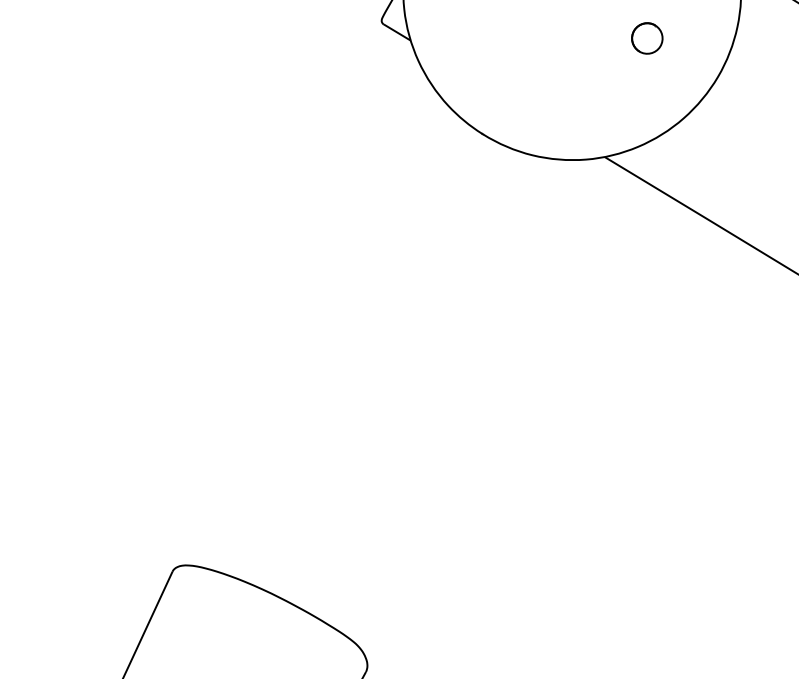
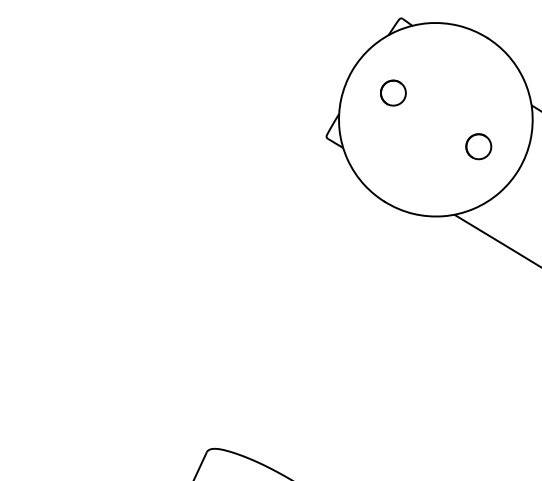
part: (646, 37) -> (478, 146), size x1.43

